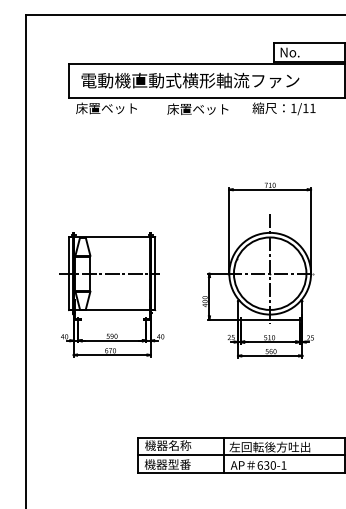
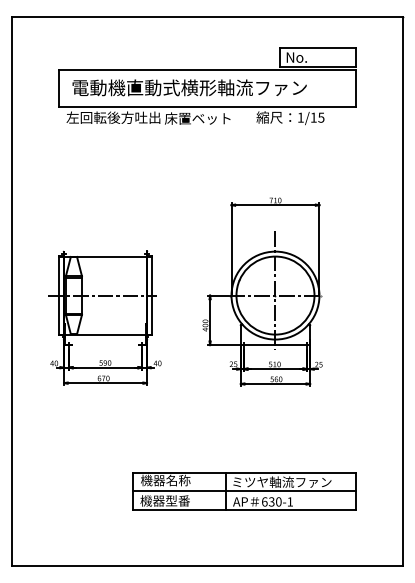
text: (119, 108) -> (113, 117), 床置ベット -> 左回転後方吐出
text: (312, 108) -> (321, 117), 1/11 -> 1/15
text: (275, 446) -> (281, 481), 左回転後方吐出 -> ミツヤ軸流ファン

